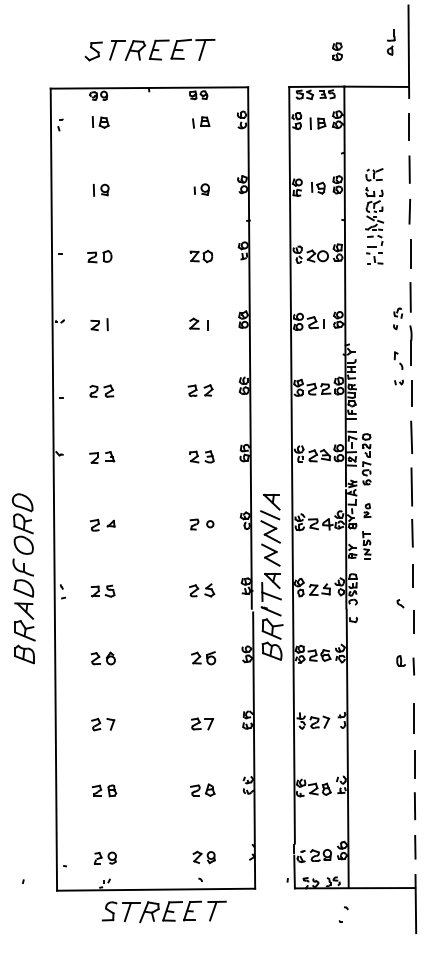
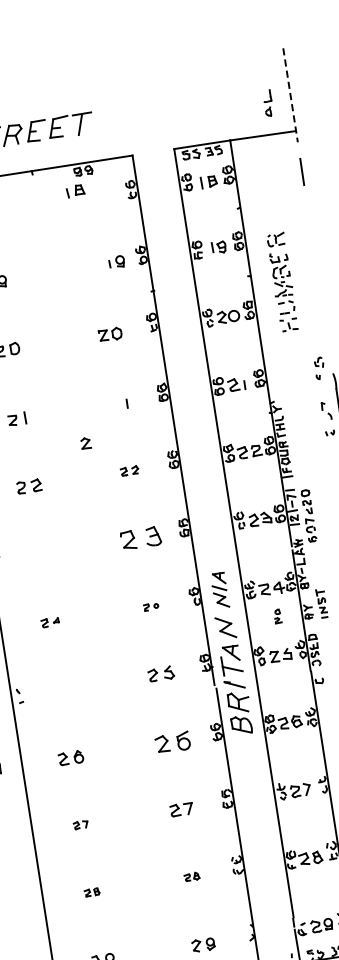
part: (390, 42) -> (267, 103), moved
part: (337, 51) -> (218, 105), removed
line: (408, 52) -> (290, 96), solid -> dashed
part: (201, 122) -> (75, 191), moved
line: (409, 169) -> (308, 214), removed
part: (201, 189) -> (116, 262), moved
line: (409, 211) -> (315, 257), removed
part: (374, 216) -> (282, 282), moved
line: (410, 253) -> (322, 300), removed
line: (410, 297) -> (329, 344), removed
part: (194, 323) -> (86, 443), moved
part: (200, 390) -> (129, 470), size x0.7
part: (201, 456) -> (140, 537), size x1.6
part: (102, 457) -> (40, 553), removed
part: (367, 510) -> (277, 616), moved
part: (270, 518) -> (220, 590), size x0.7
part: (102, 524) -> (50, 621), size x0.7
part: (201, 524) -> (150, 607), size x0.6
part: (102, 590) -> (60, 688), removed
part: (203, 658) -> (172, 742), size x1.4
part: (103, 724) -> (81, 825), size x0.6
part: (202, 789) -> (191, 876), size x0.6
part: (104, 790) -> (92, 891), size x0.6

